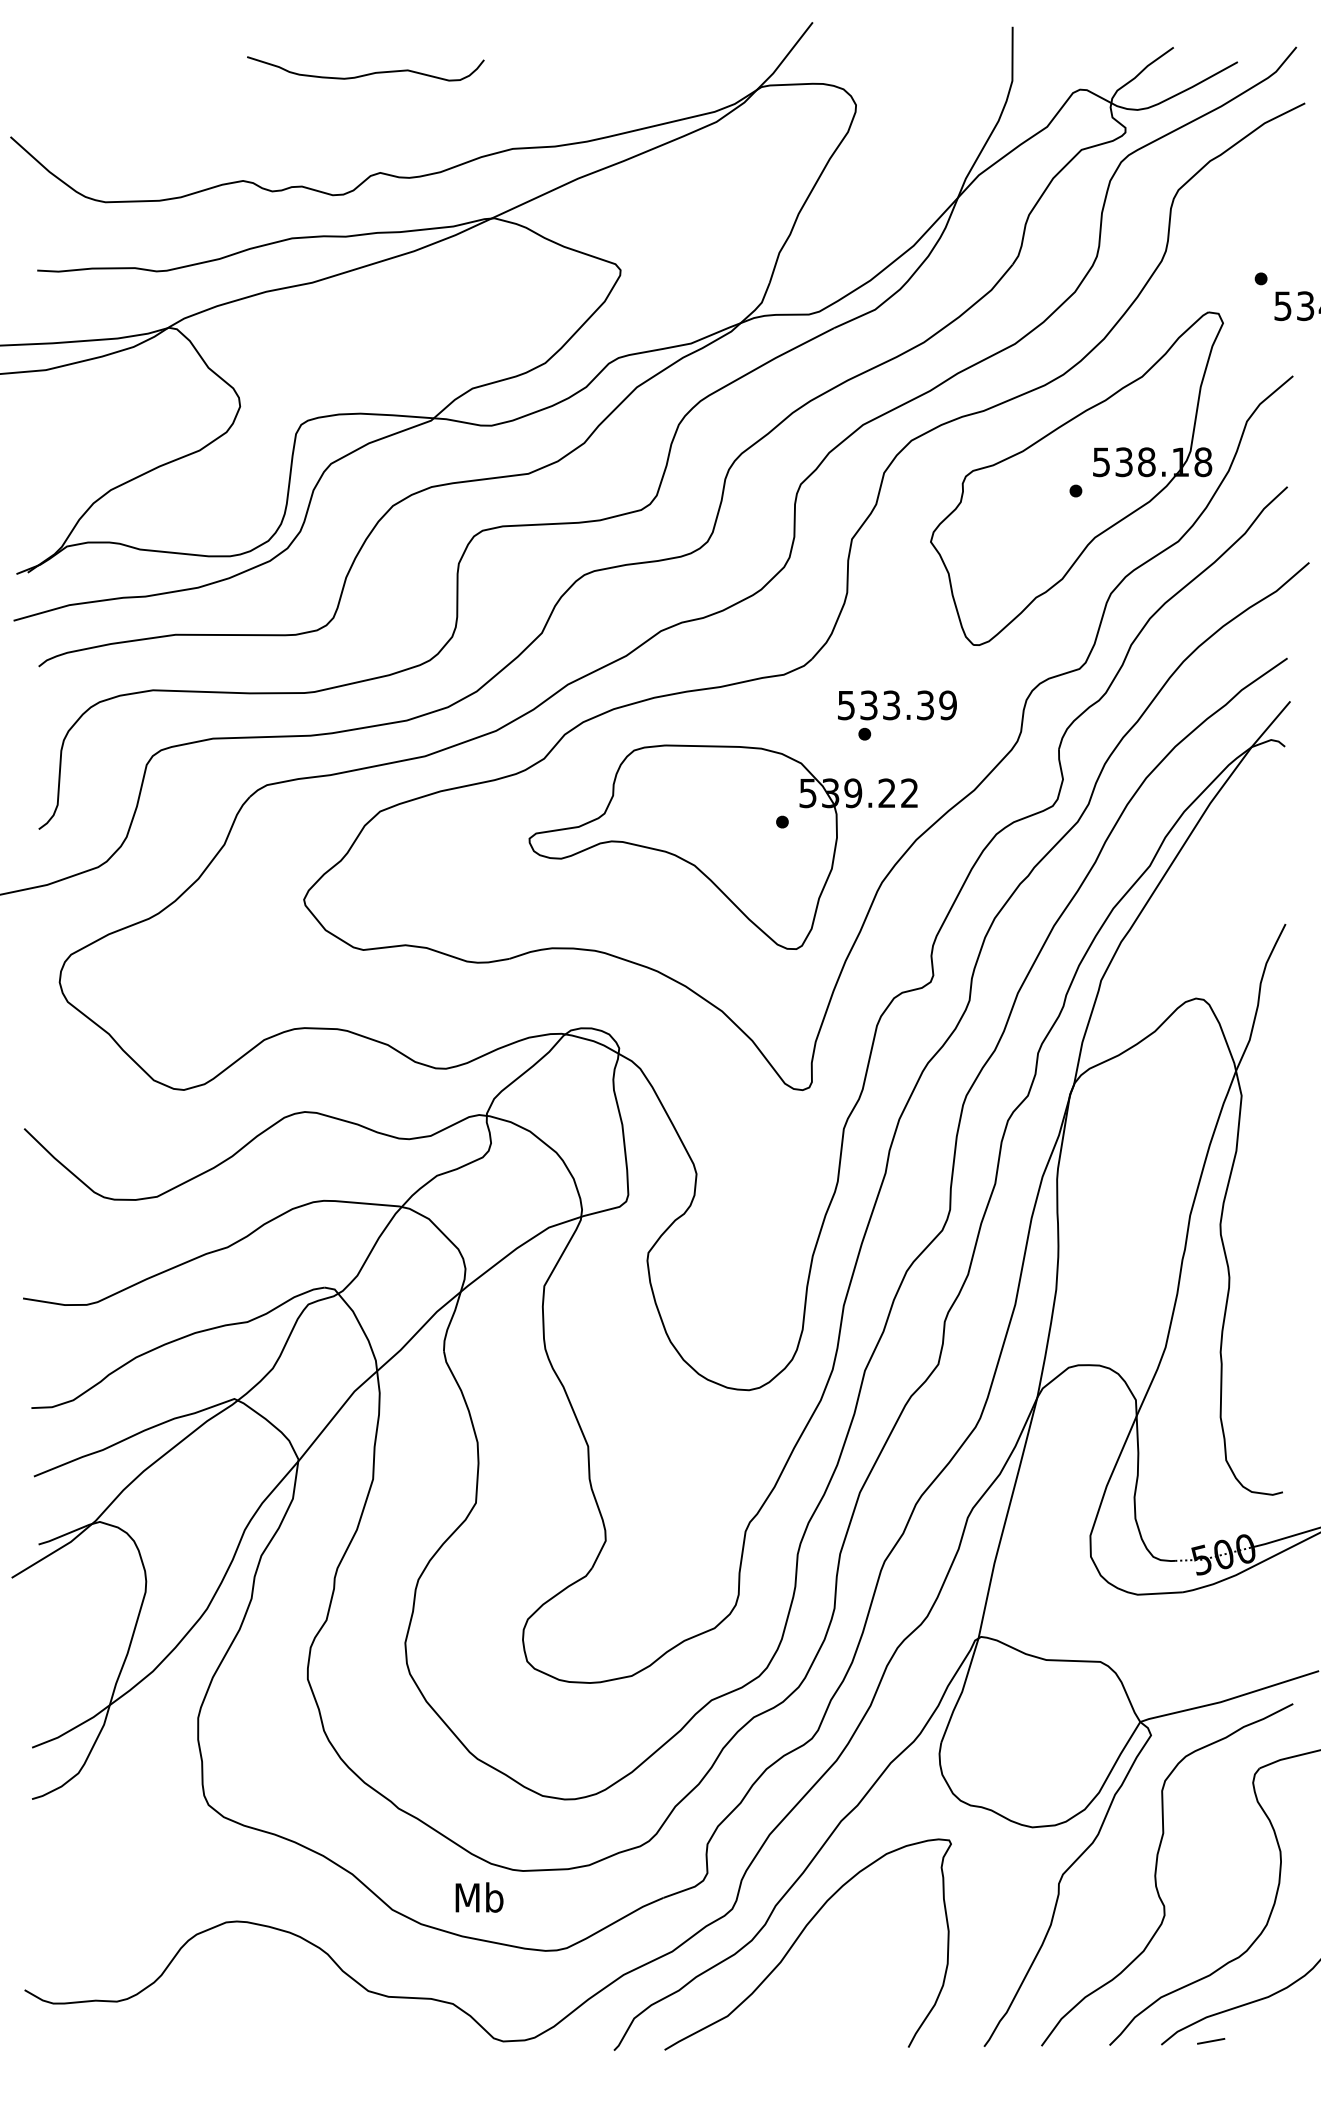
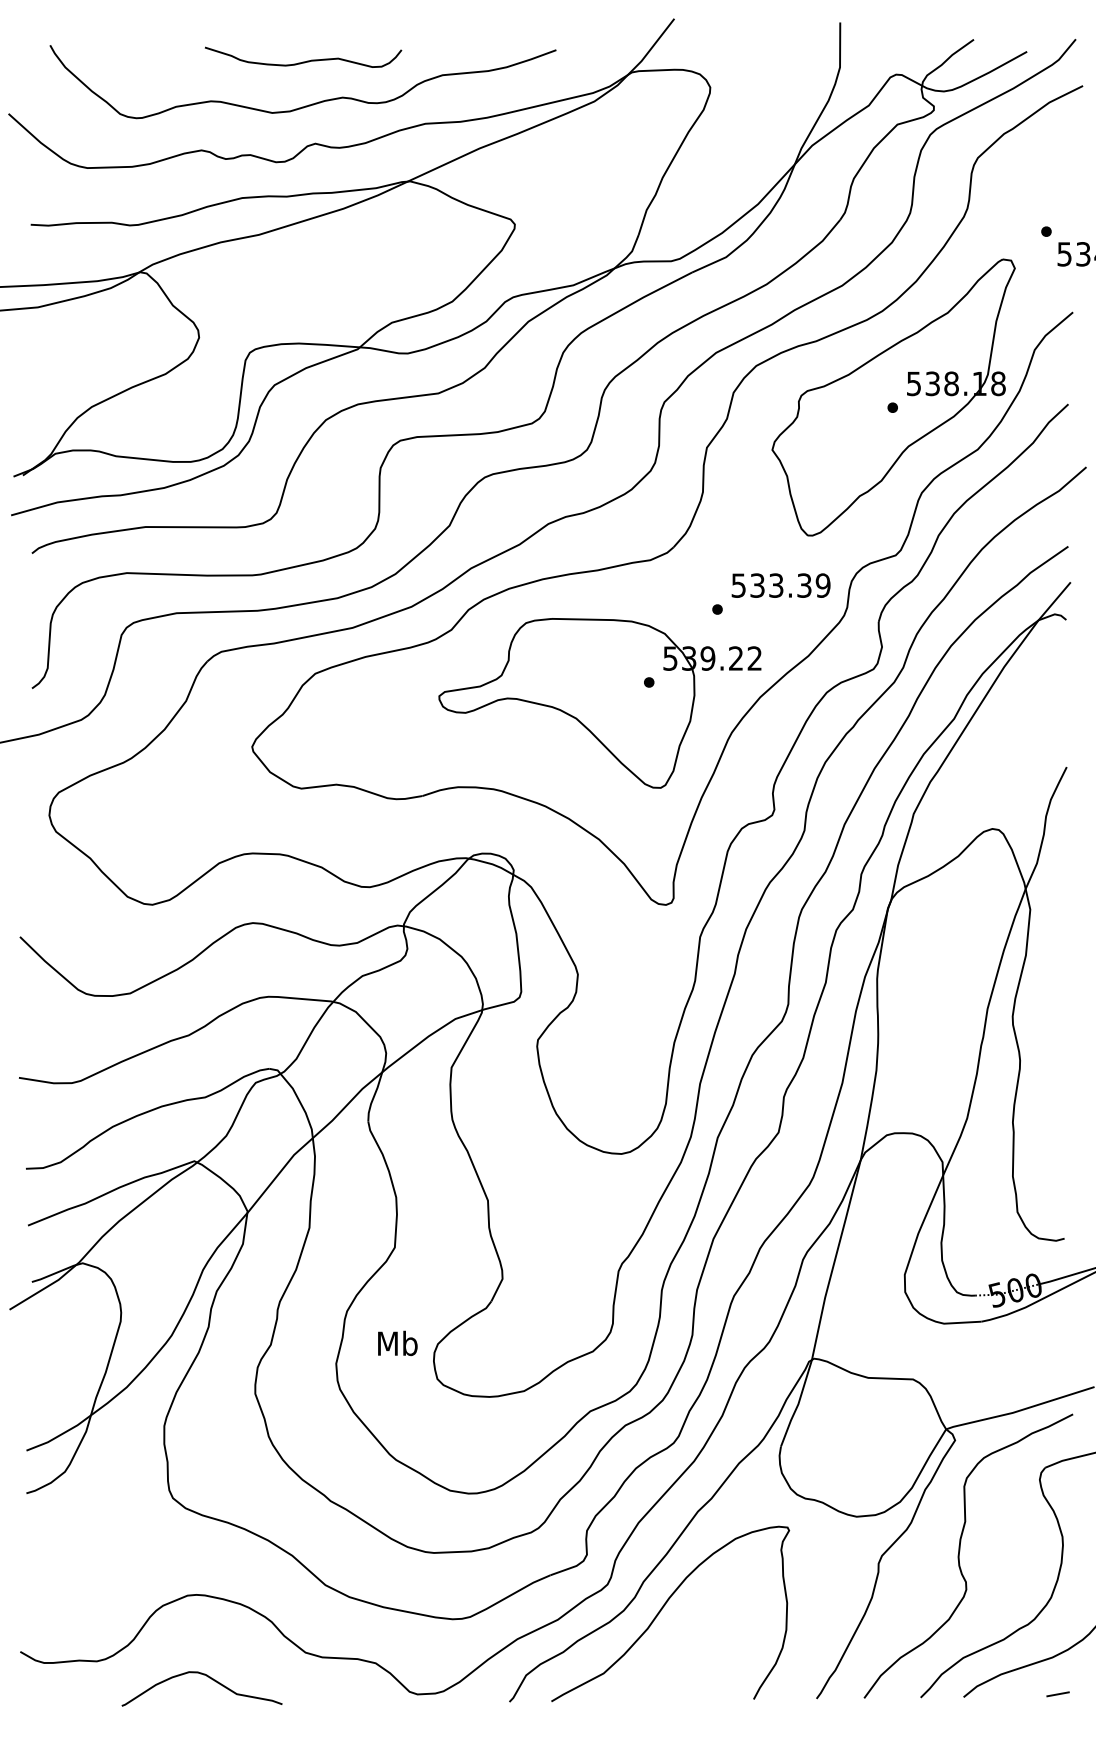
curve: (373, 125) -> (309, 104), added
text: (897, 705) -> (781, 585), moved
text: (479, 1897) -> (397, 1343), moved
curve: (251, 2021) -> (208, 1677), added
line: (1211, 2041) -> (1058, 1694), moved

